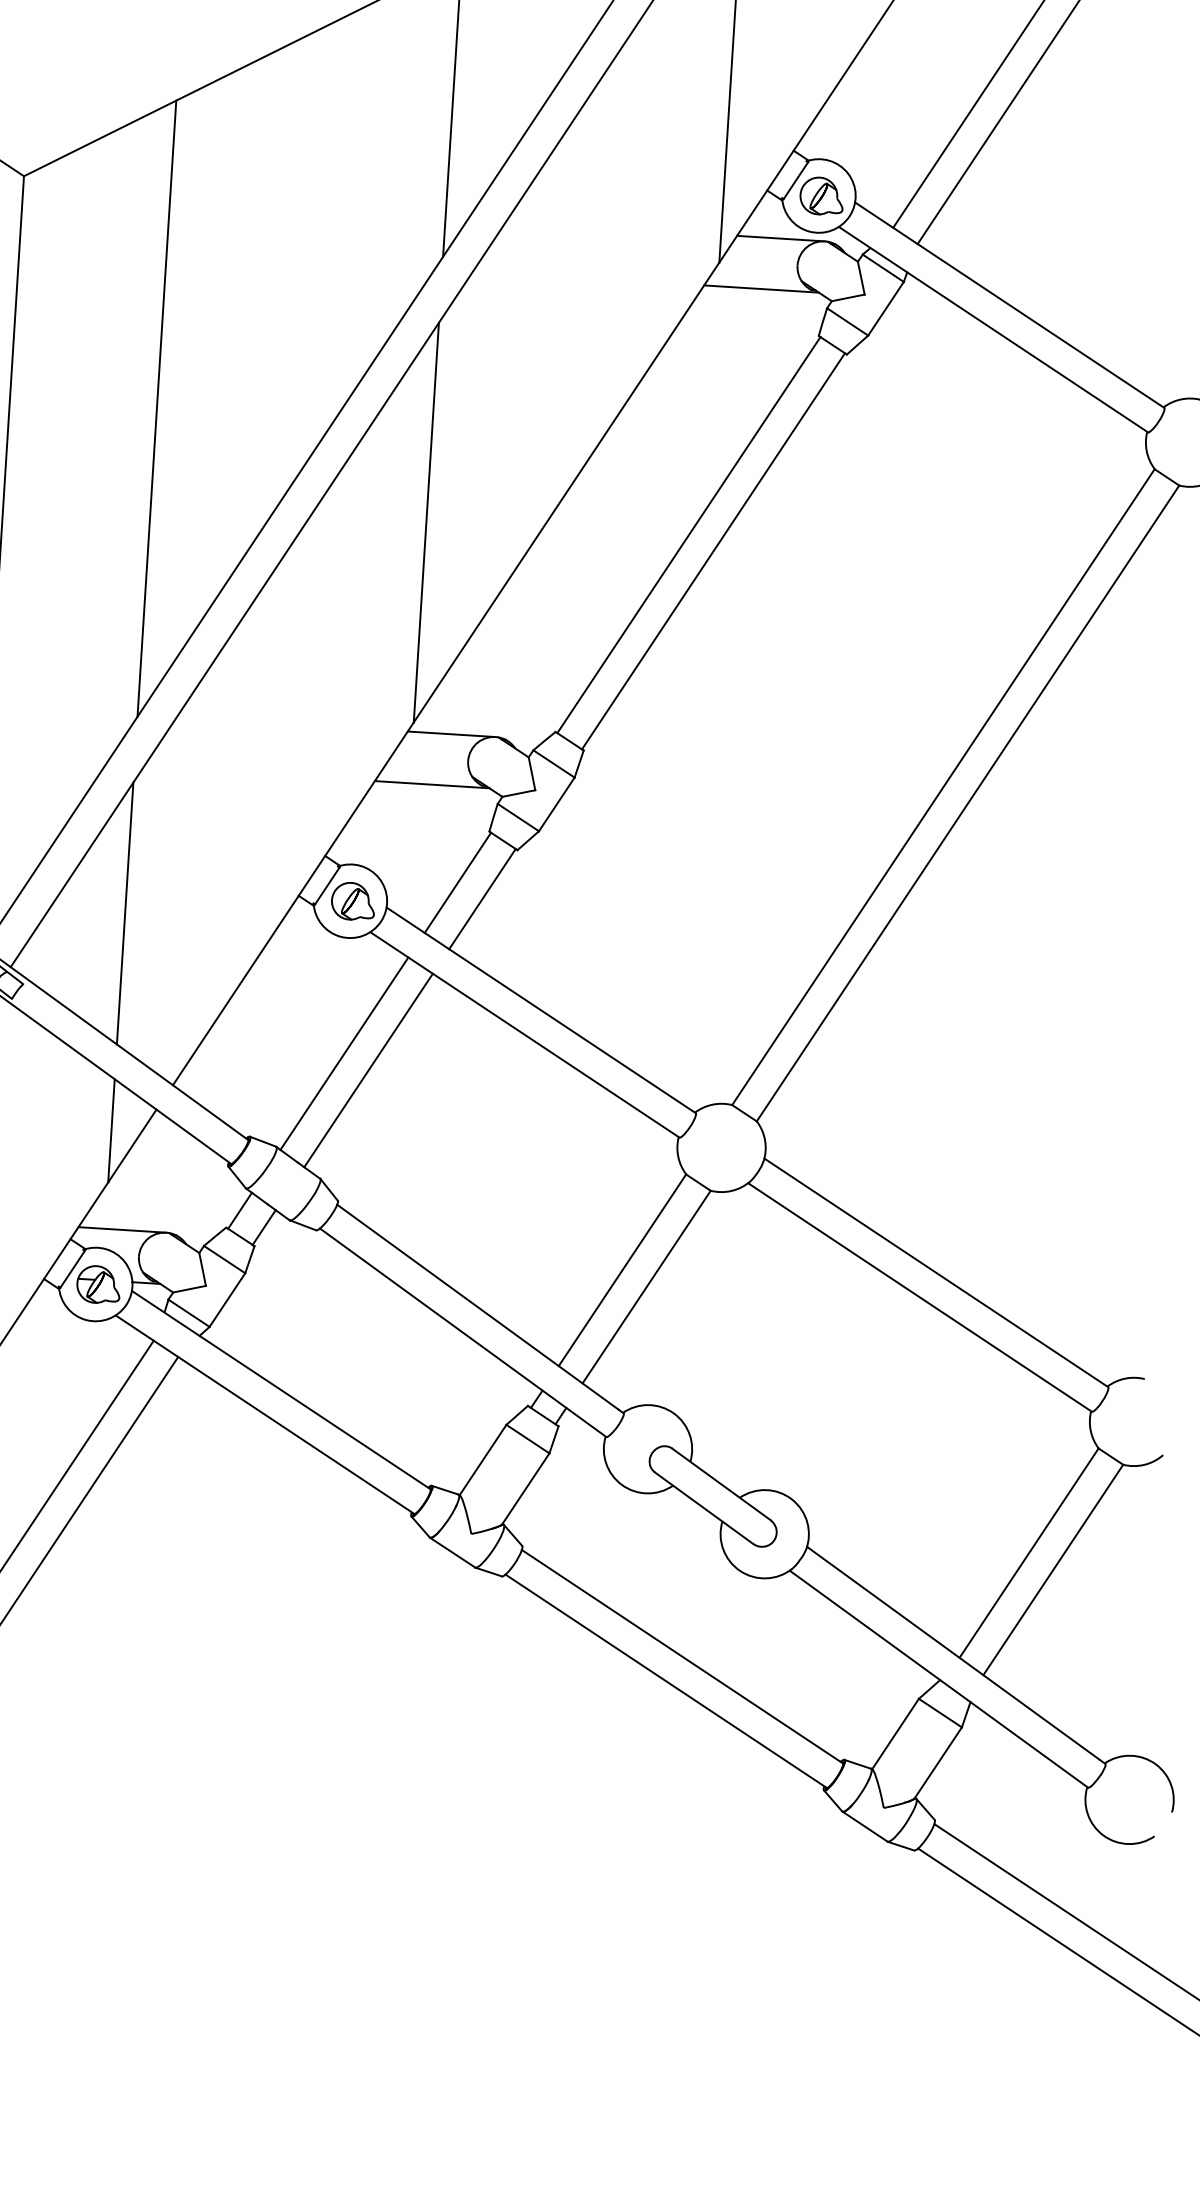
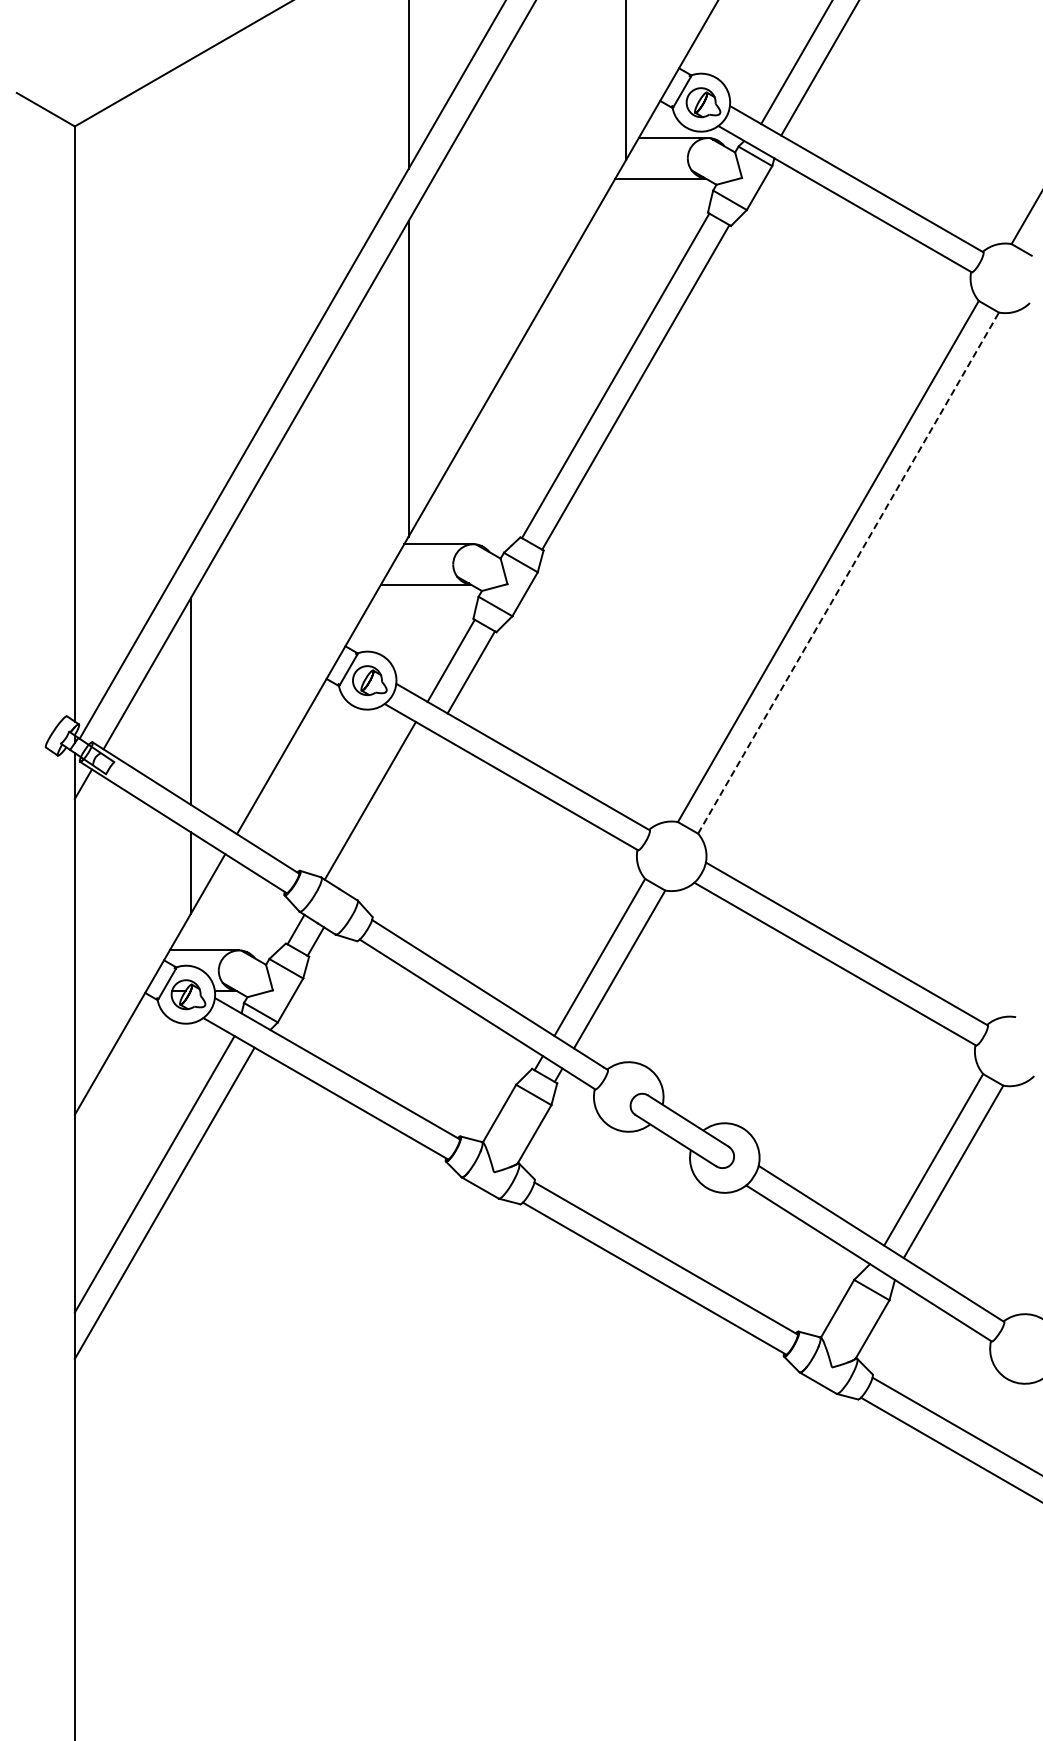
line: (156, 408) -> (190, 302), removed
line: (967, 803) -> (848, 573), solid -> dashed
line: (367, 1069) -> (389, 812), removed

